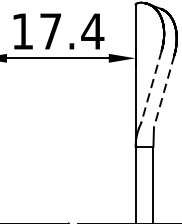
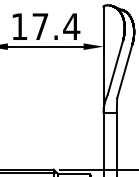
line: (151, 86) -> (115, 67), dashed -> solid
line: (163, 91) -> (124, 71), dashed -> solid

